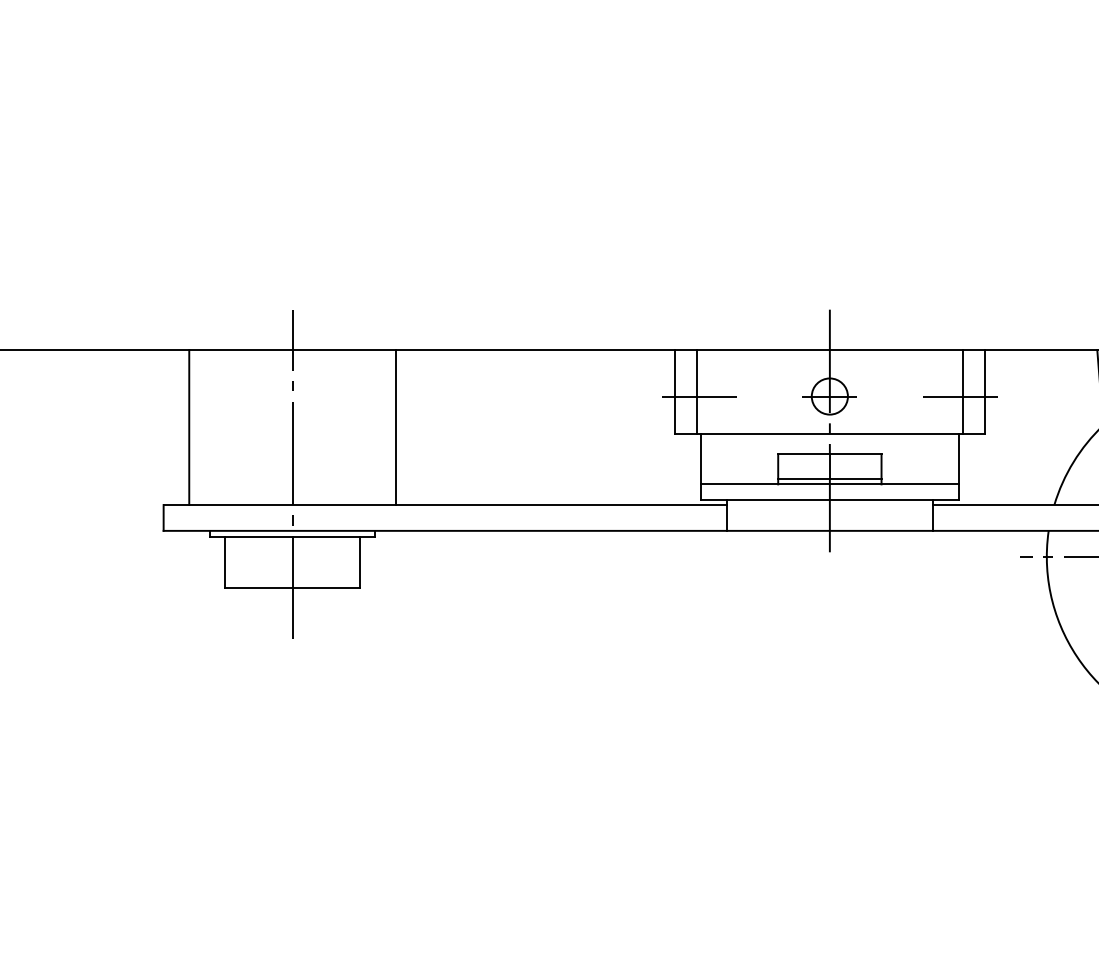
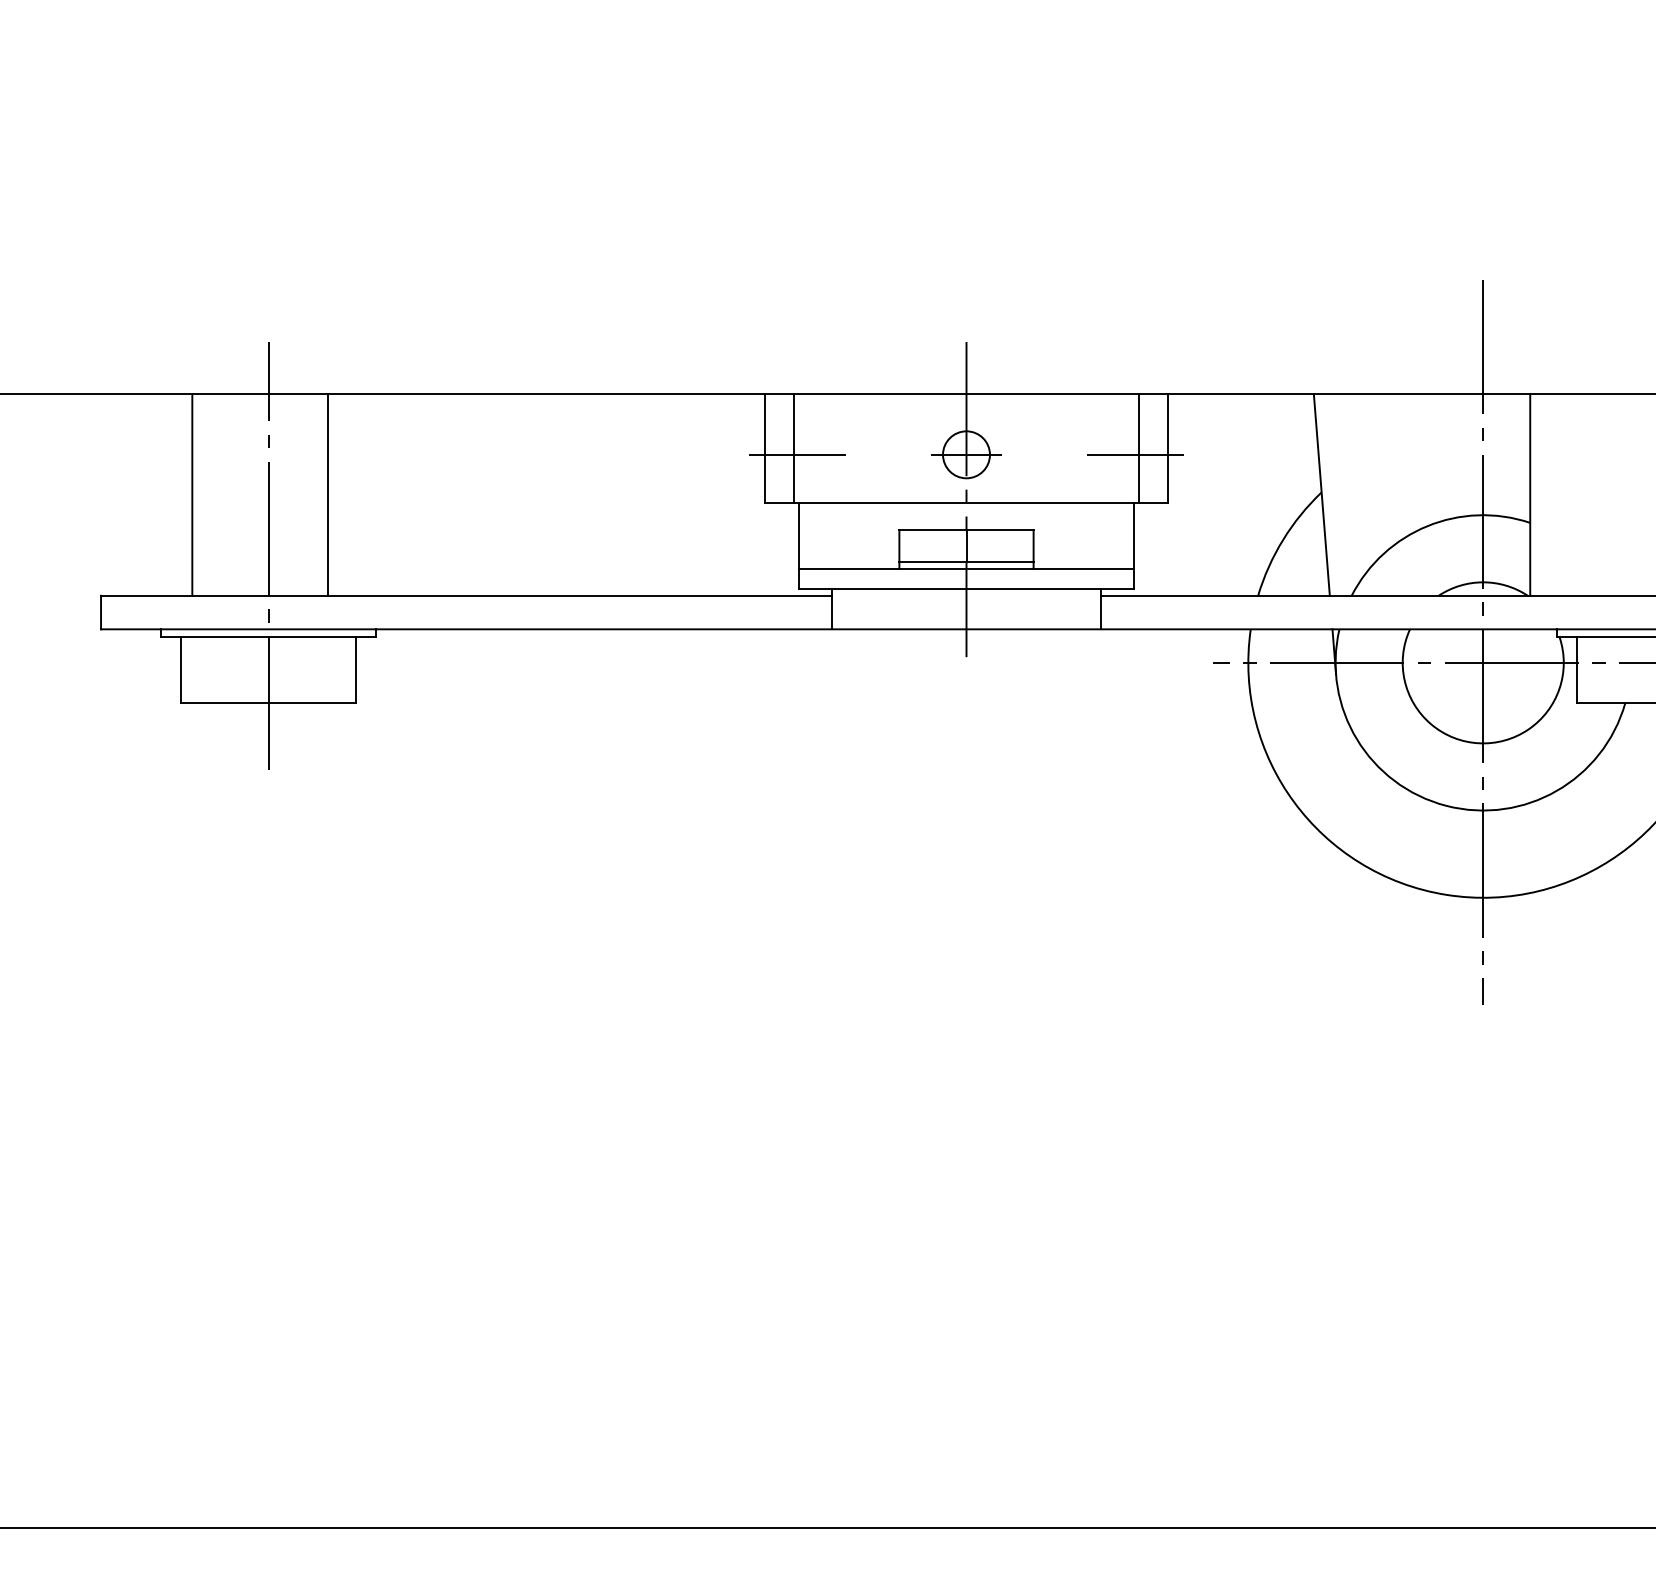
line: (189, 427) -> (192, 494), moved
line: (395, 427) -> (327, 494), moved

